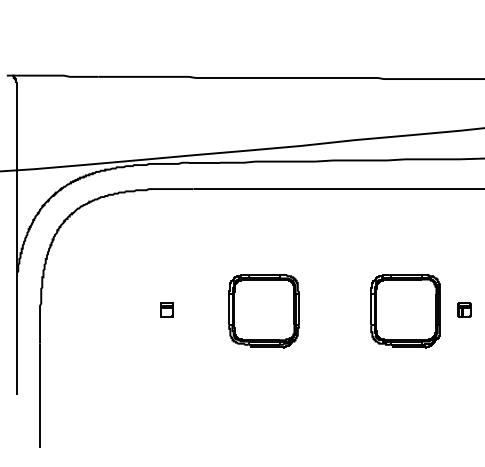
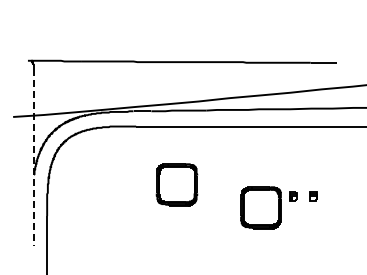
line: (16, 242) -> (33, 157), solid -> dashed
part: (166, 309) -> (120, 196), removed
part: (263, 309) -> (176, 184), moved
part: (404, 309) -> (260, 207), moved

